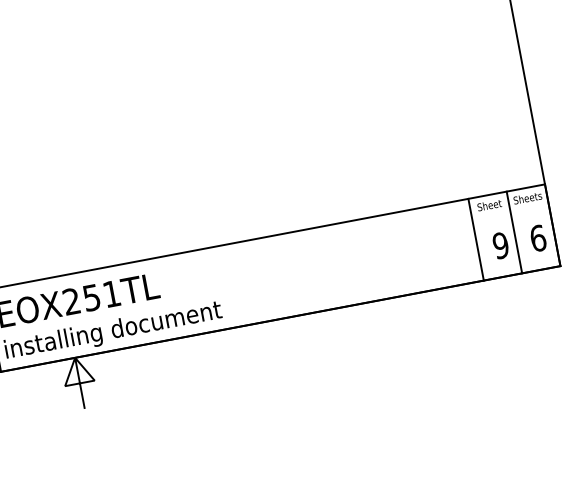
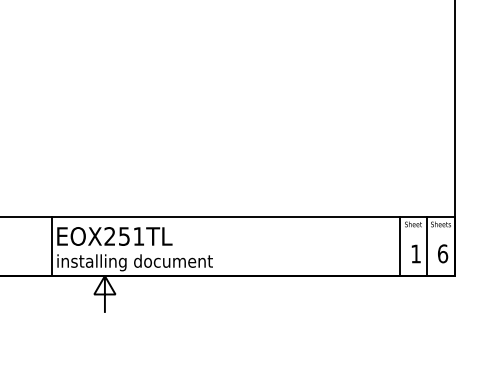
text: (501, 244) -> (416, 253), 9 -> 1

